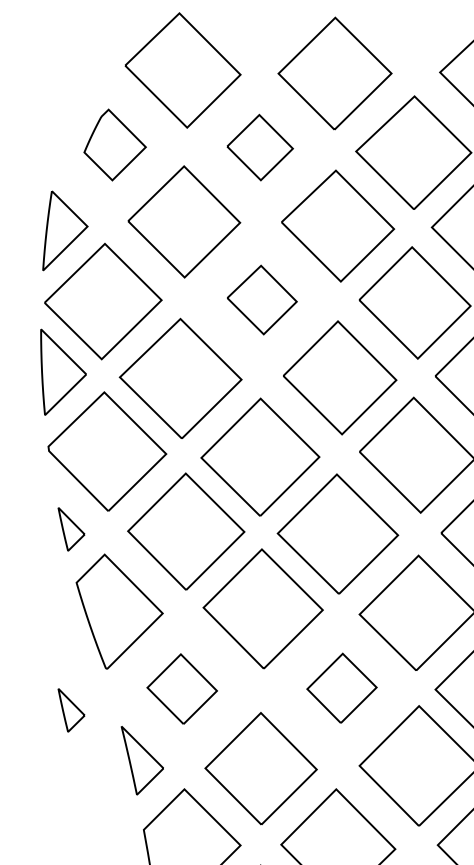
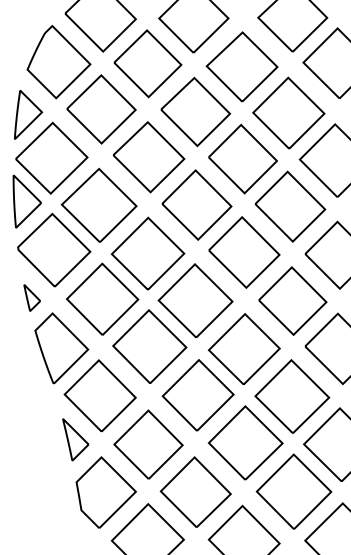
part: (114, 145) -> (58, 62), size x1.67
part: (259, 147) -> (147, 63), size x1.67
part: (262, 300) -> (149, 157), size x1.67
part: (181, 688) -> (99, 395), size x1.67
part: (341, 688) -> (197, 395), size x1.67
part: (70, 709) -> (31, 408), removed

